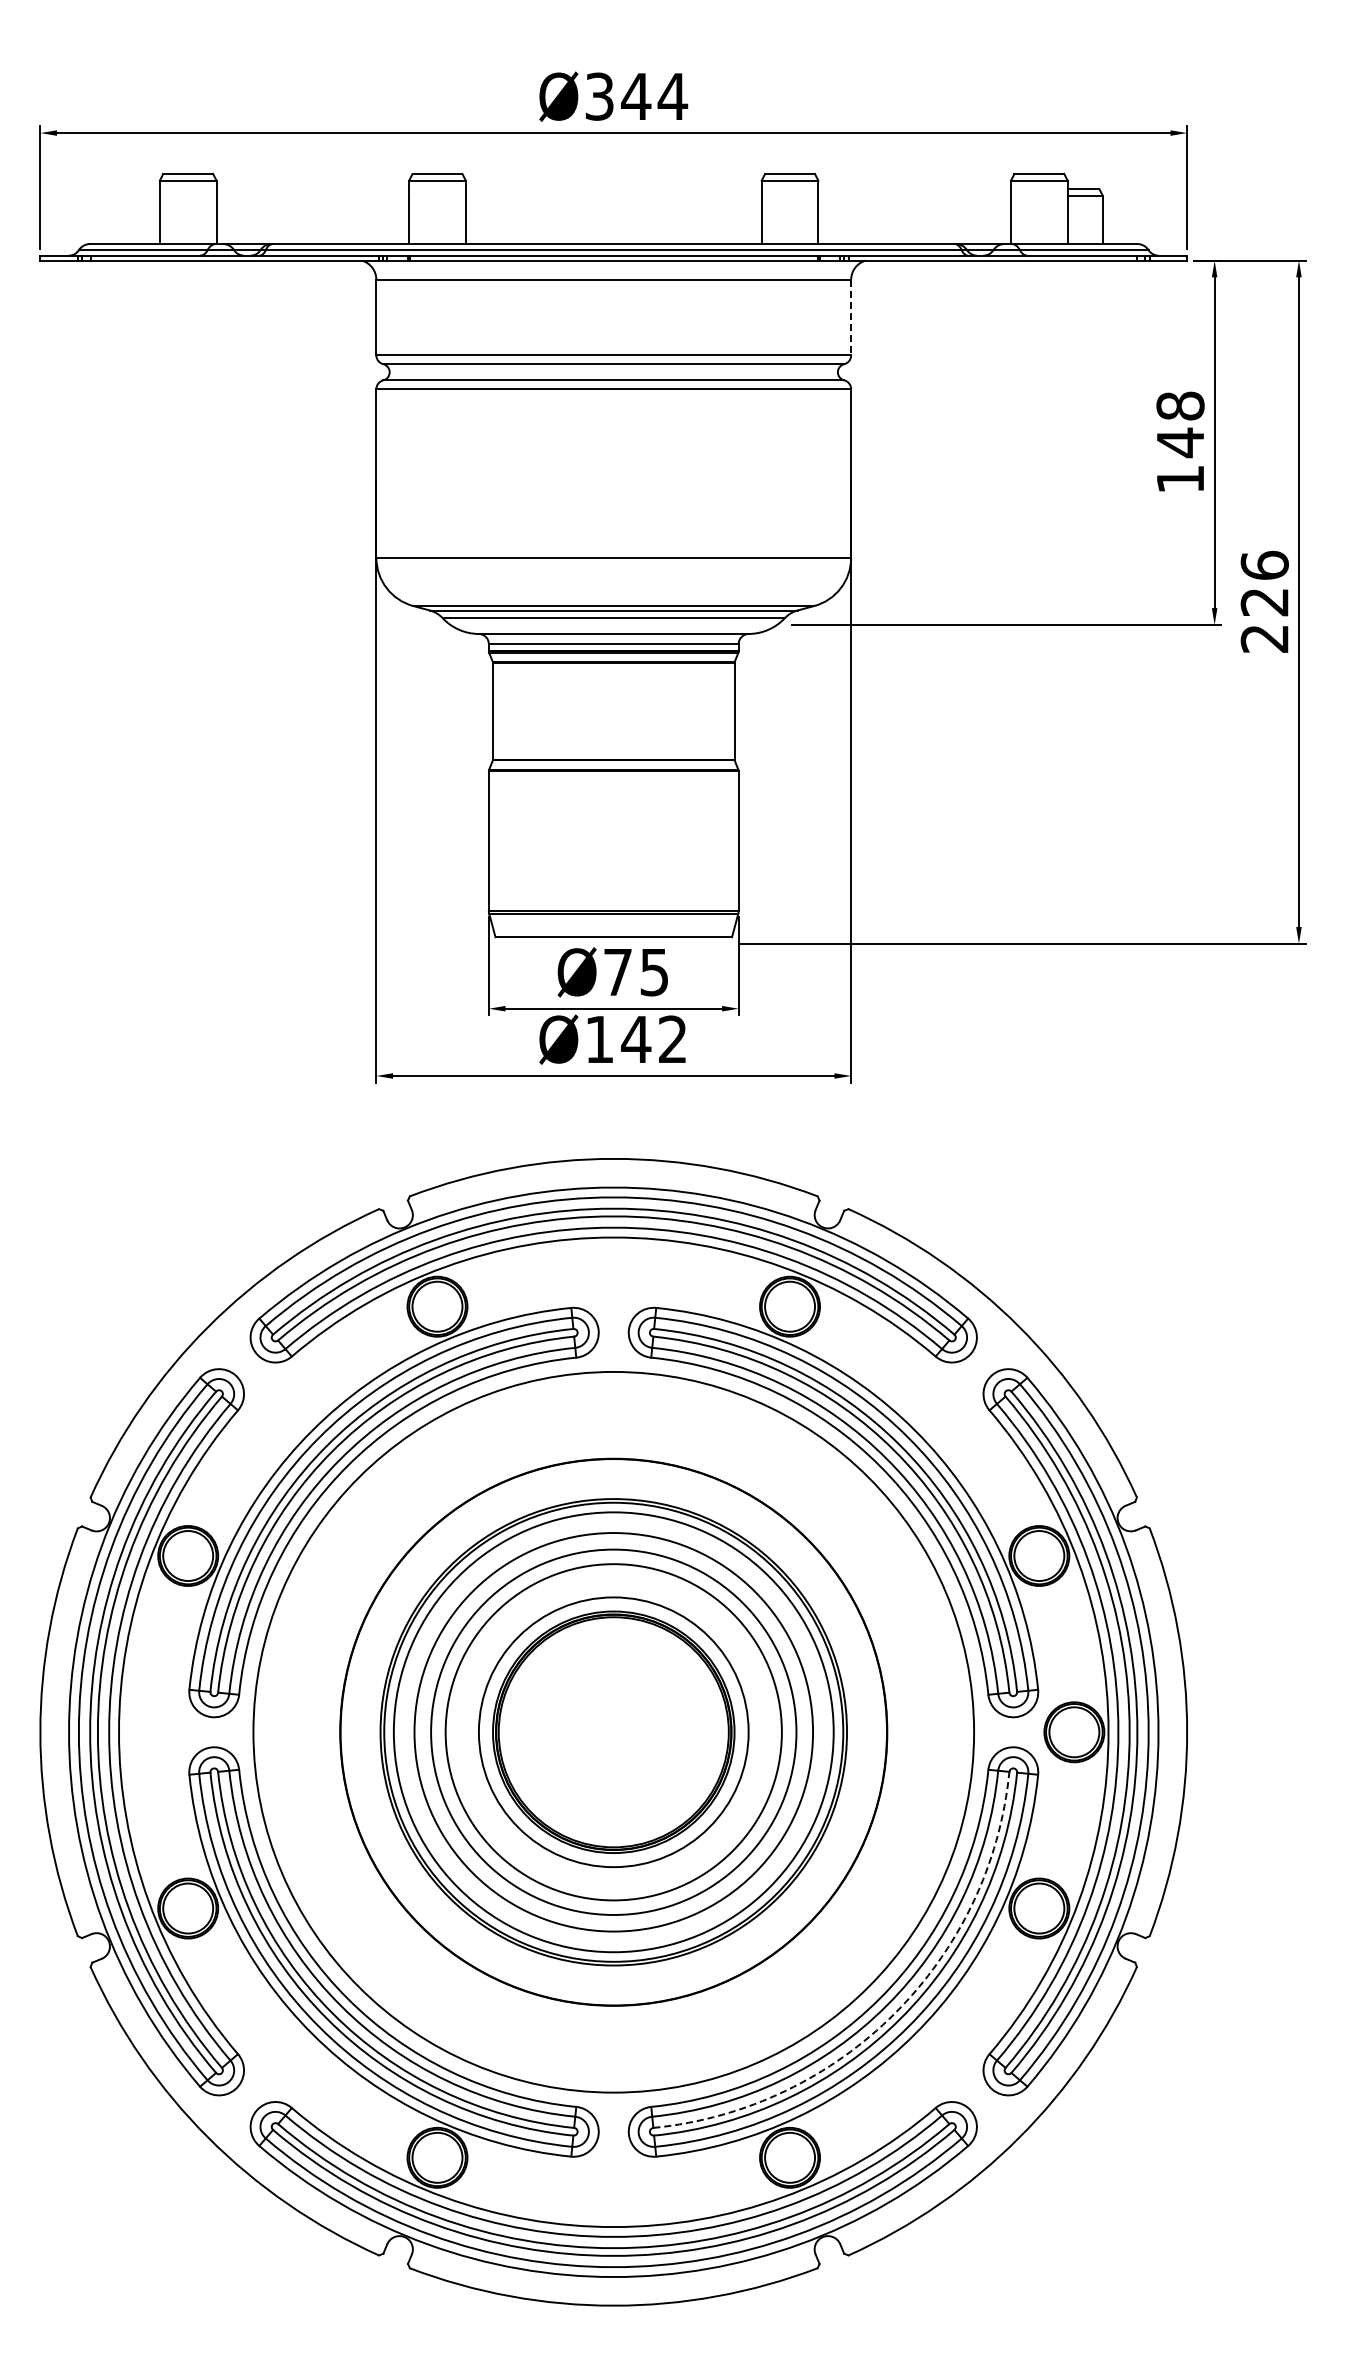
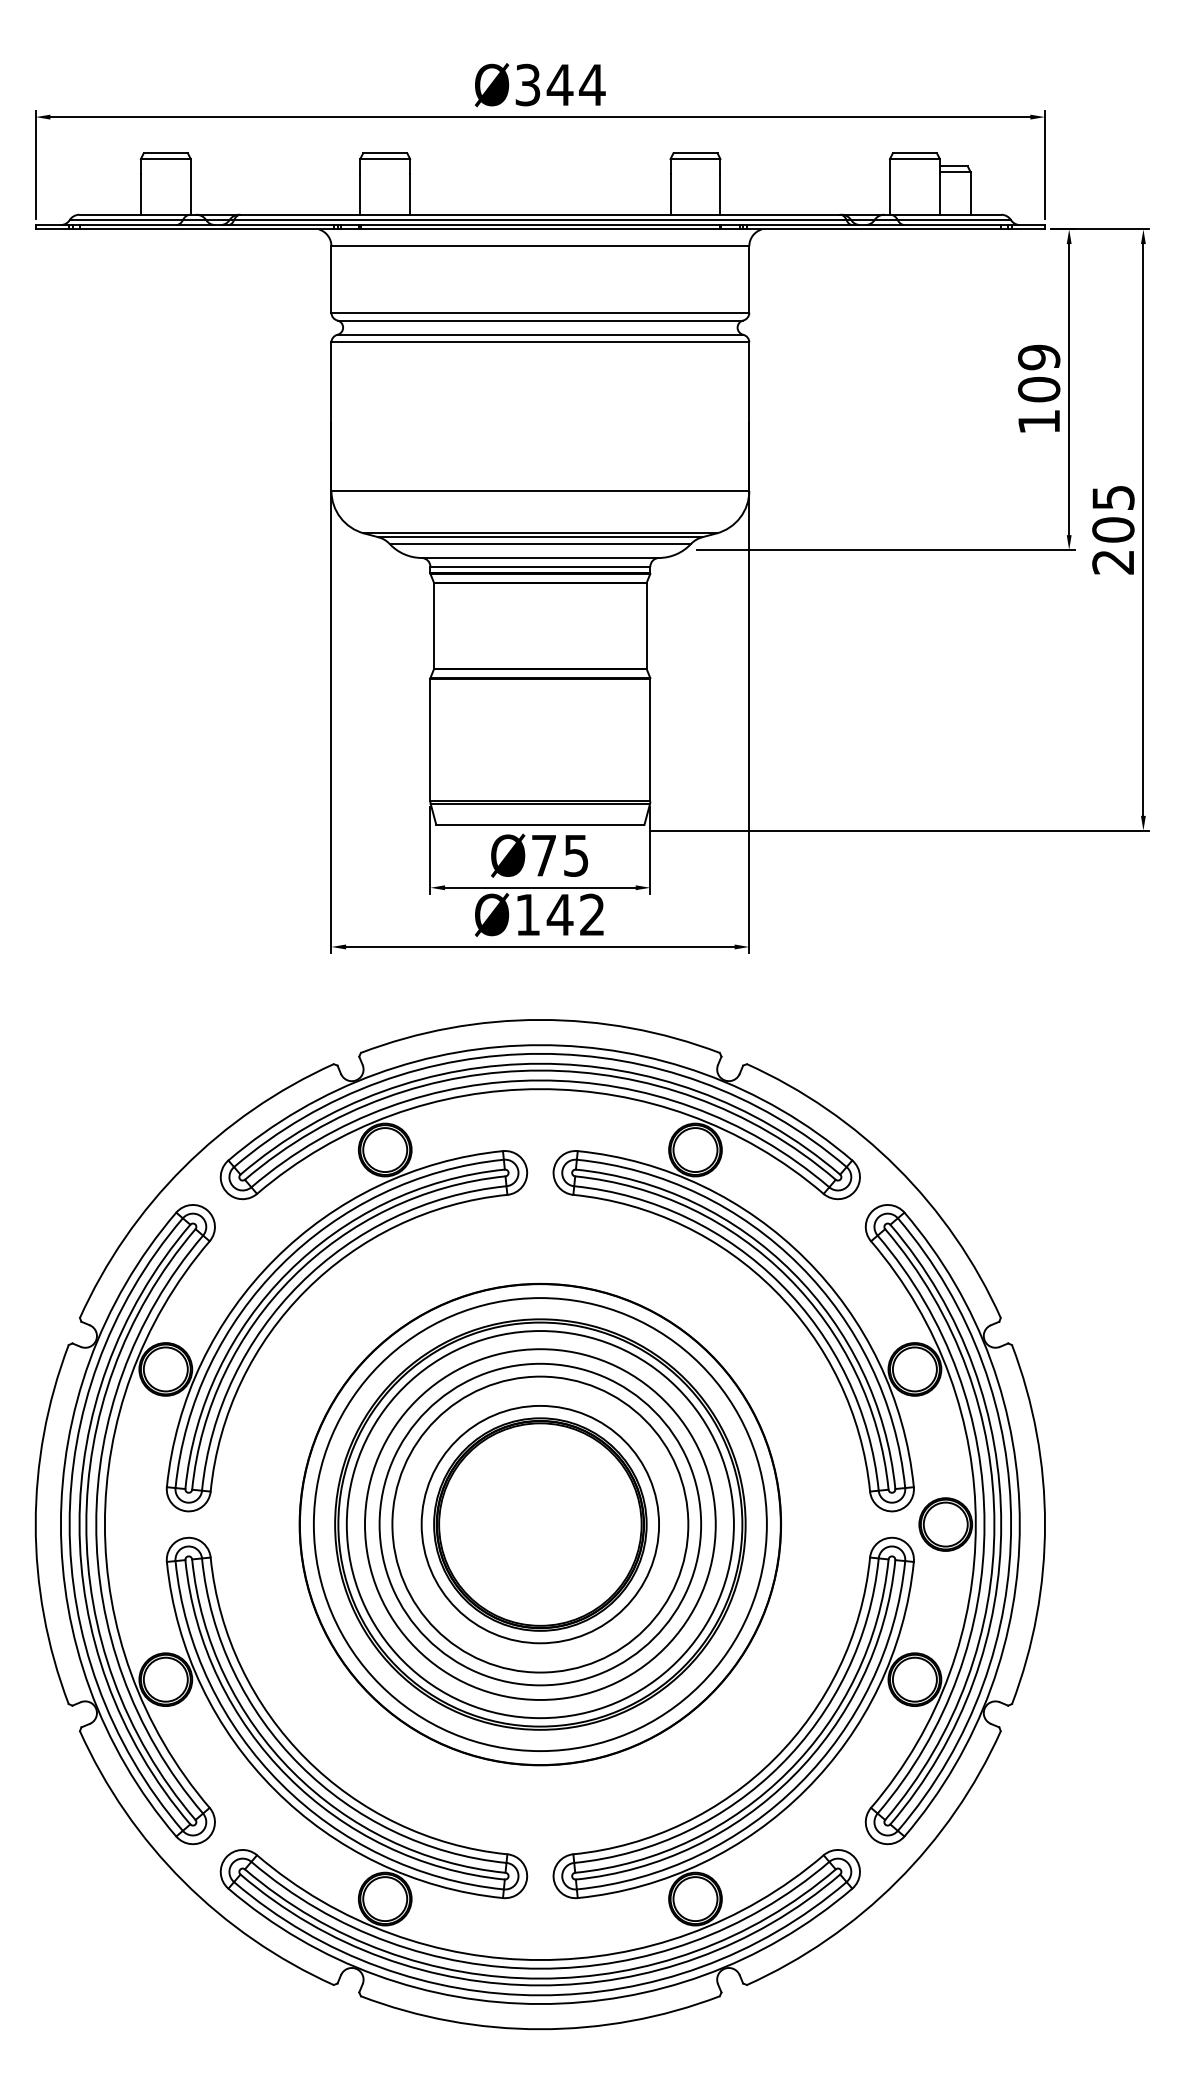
line: (851, 317) -> (749, 279), dashed -> solid
text: (1180, 424) -> (1039, 373), 148 -> 109
text: (1264, 583) -> (1113, 513), 226 -> 205
circle: (613, 1731) -> (540, 1523), size x0.71
arc: (894, 2013) -> (787, 1772), dashed -> solid

